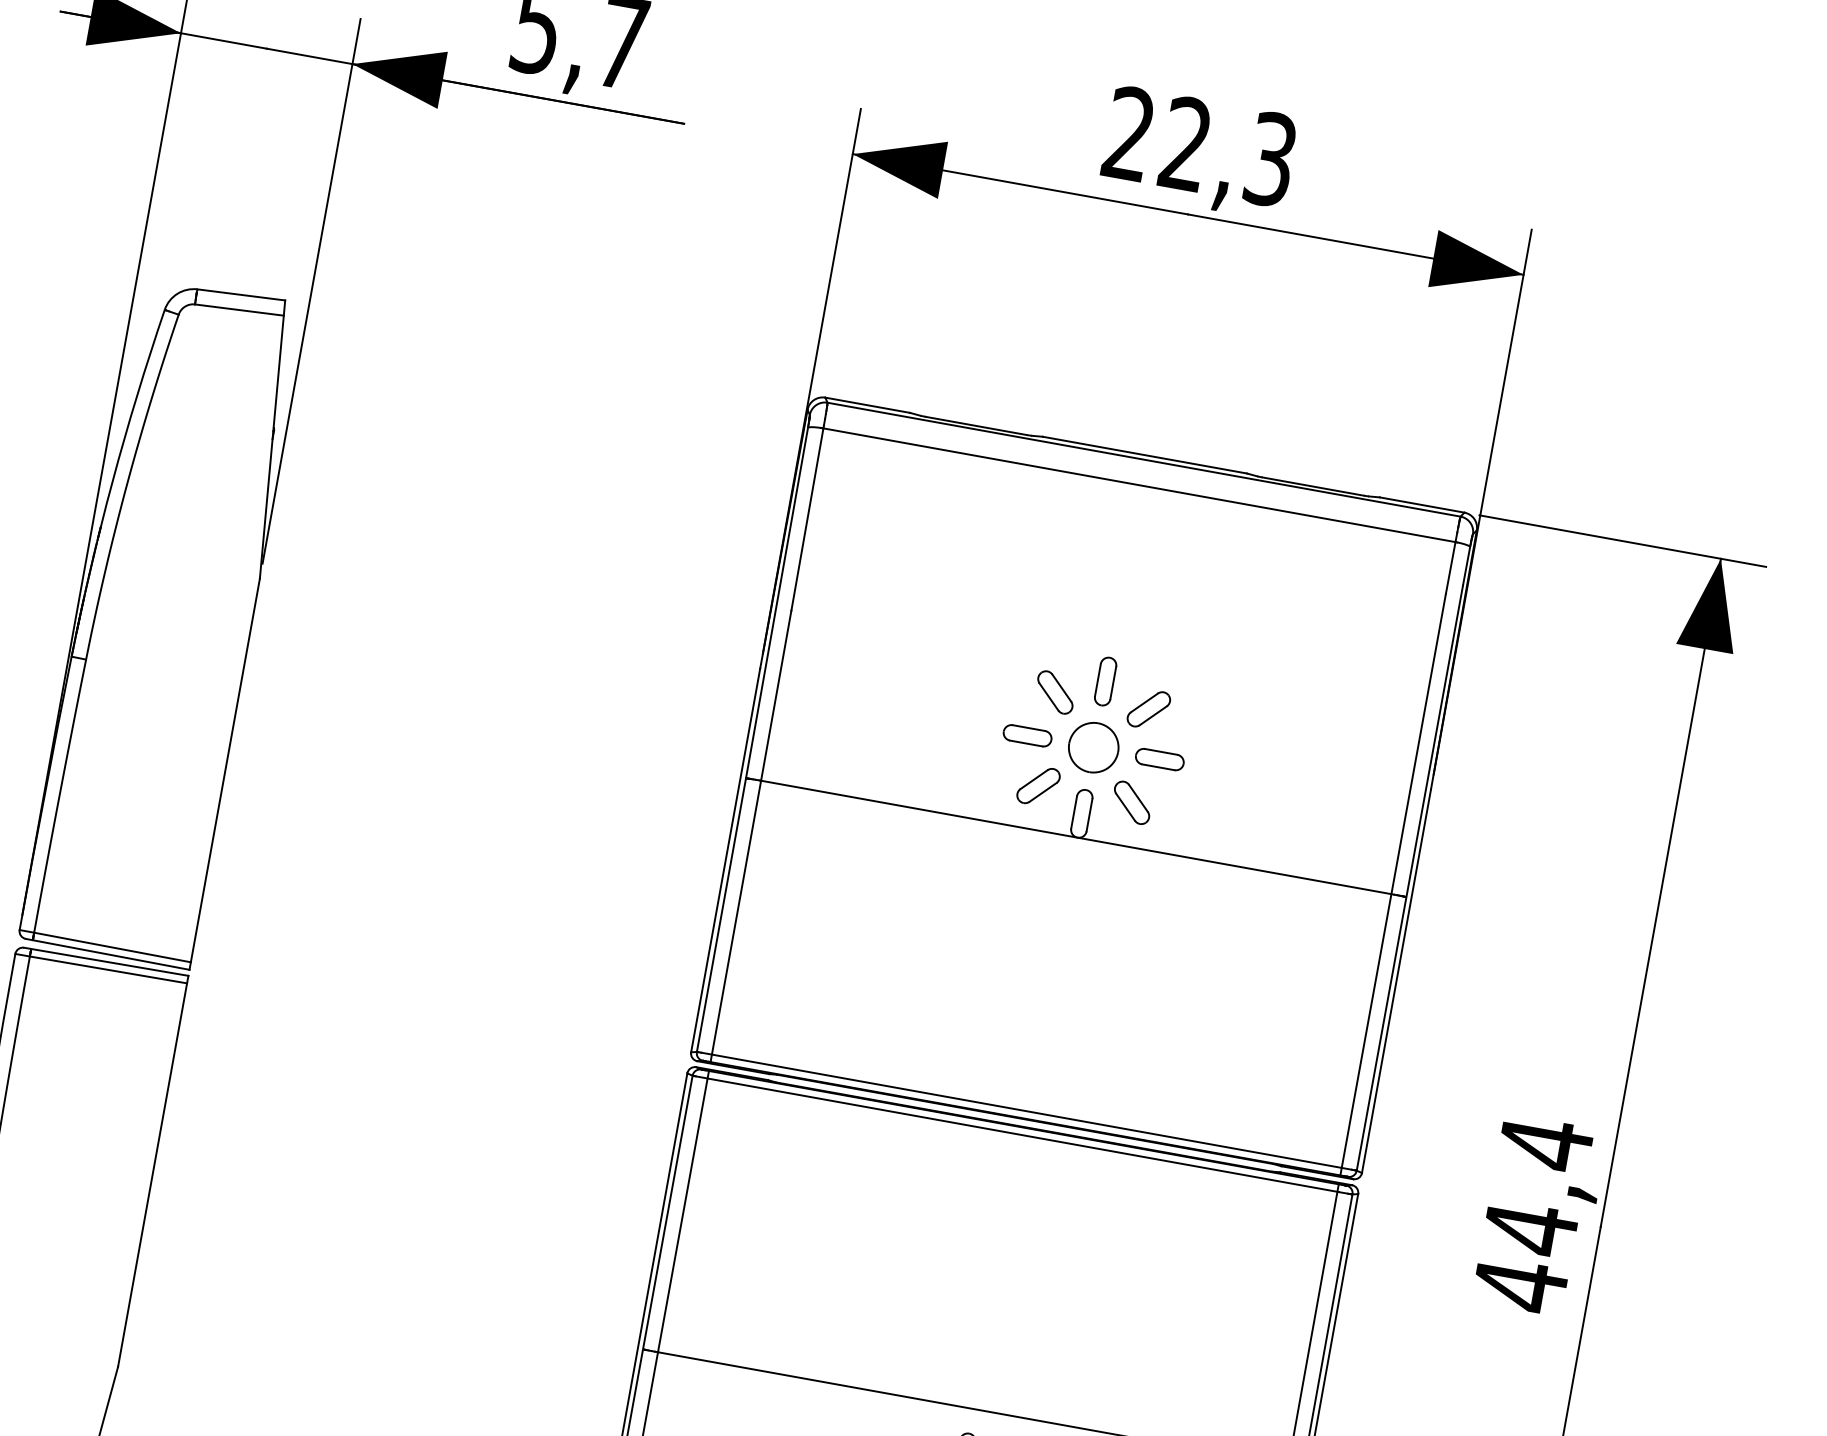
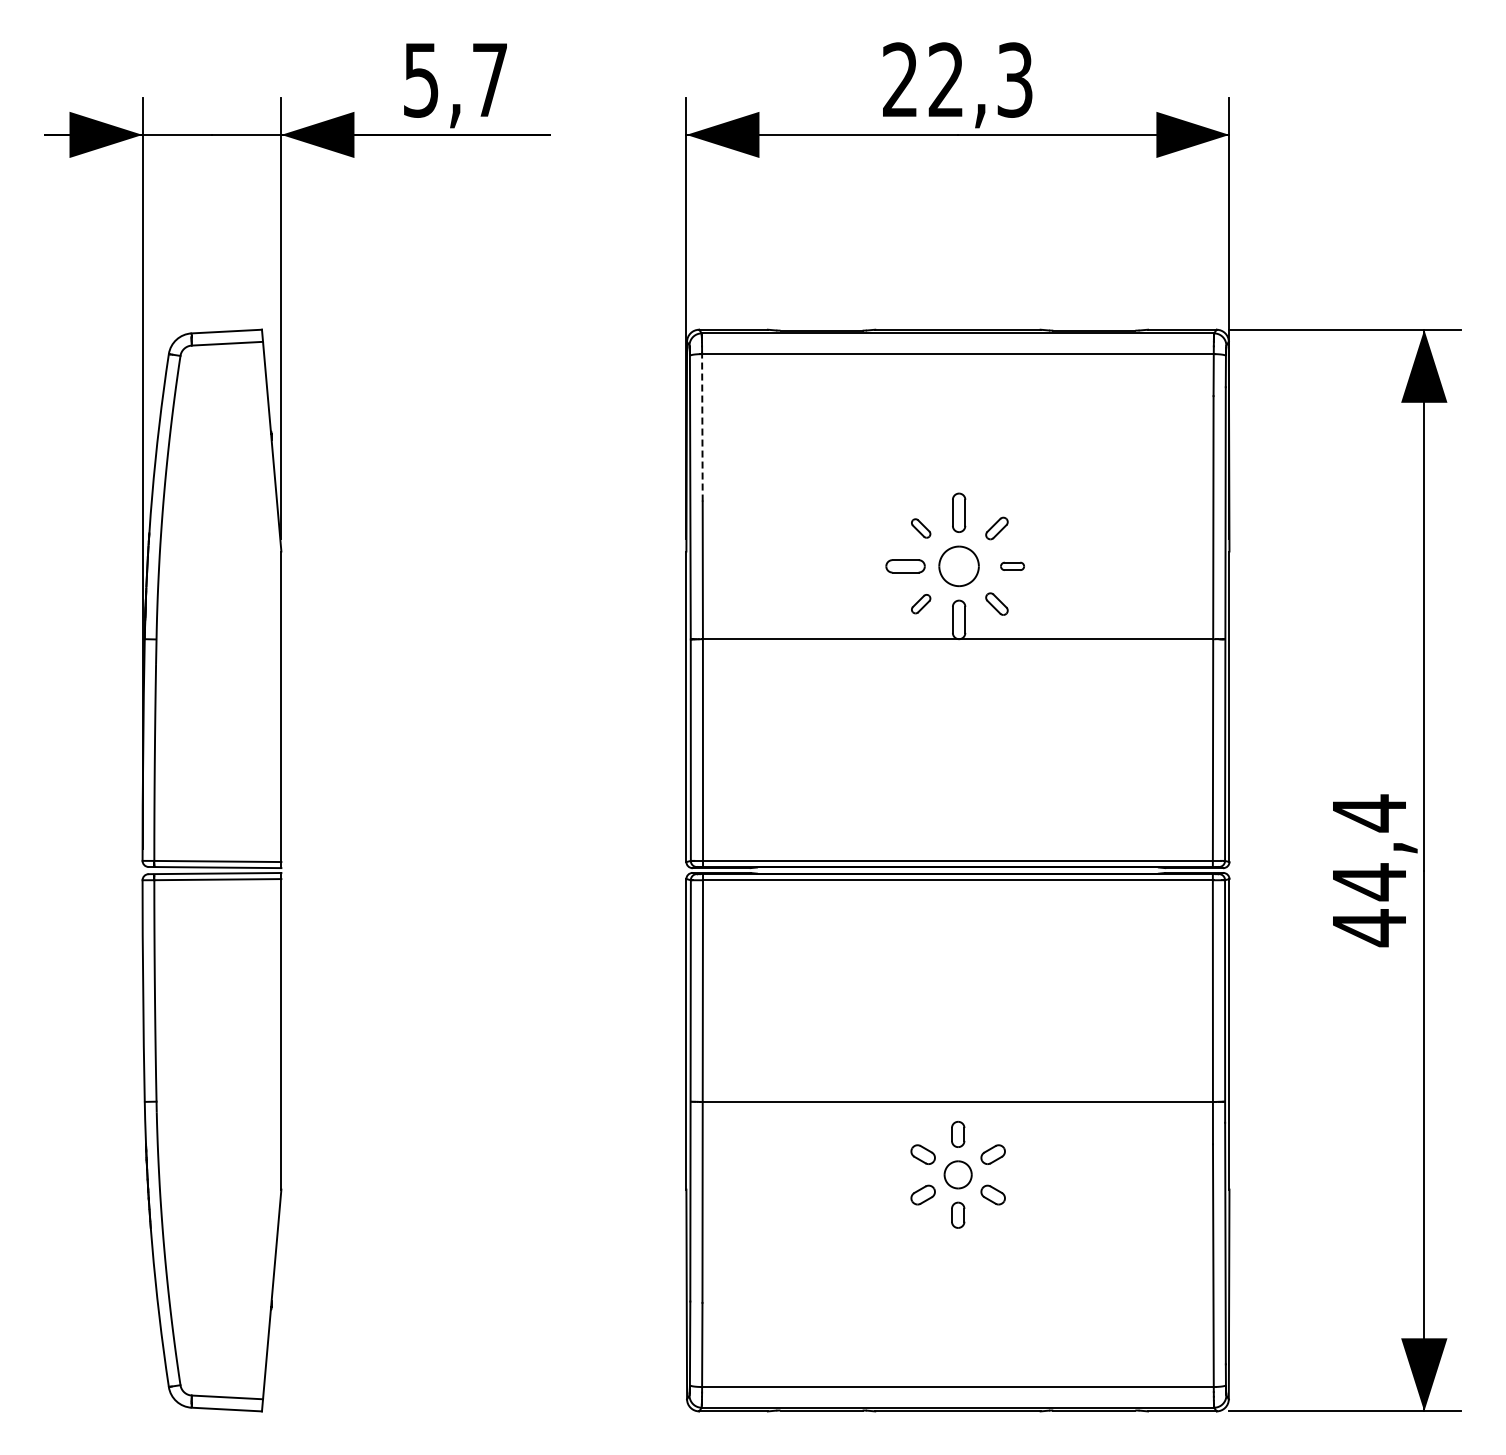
line: (807, 517) -> (702, 426), solid -> dashed
part: (1054, 692) -> (920, 528), size x0.6
part: (1148, 709) -> (996, 528), size x0.7
part: (1159, 759) -> (1012, 566), size x0.6
part: (1037, 784) -> (920, 603), size x0.6
part: (1131, 801) -> (996, 603), size x0.7

